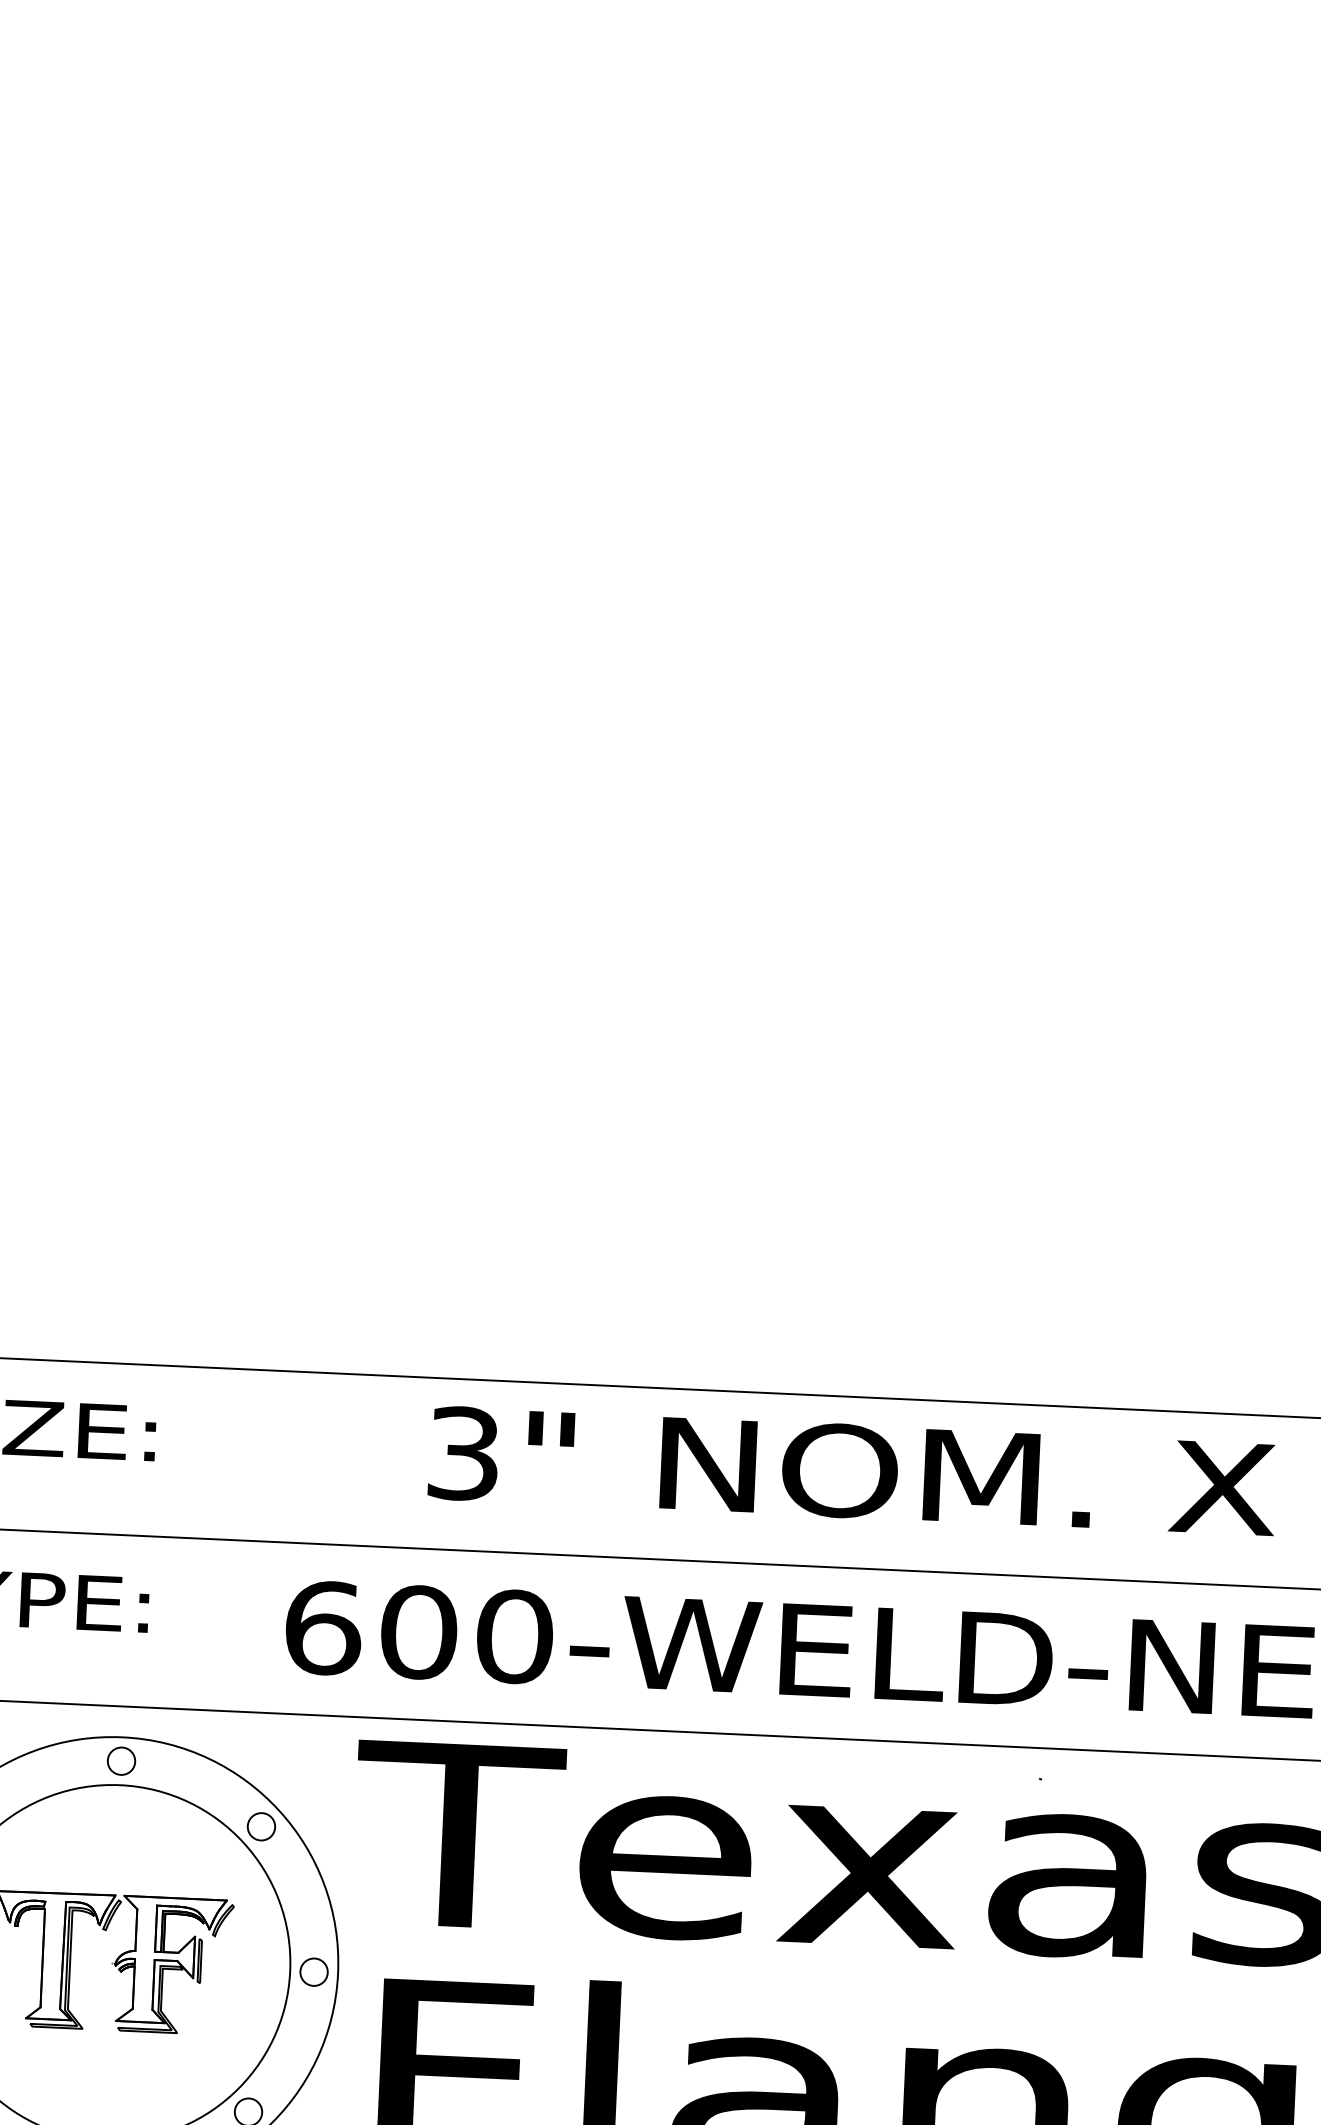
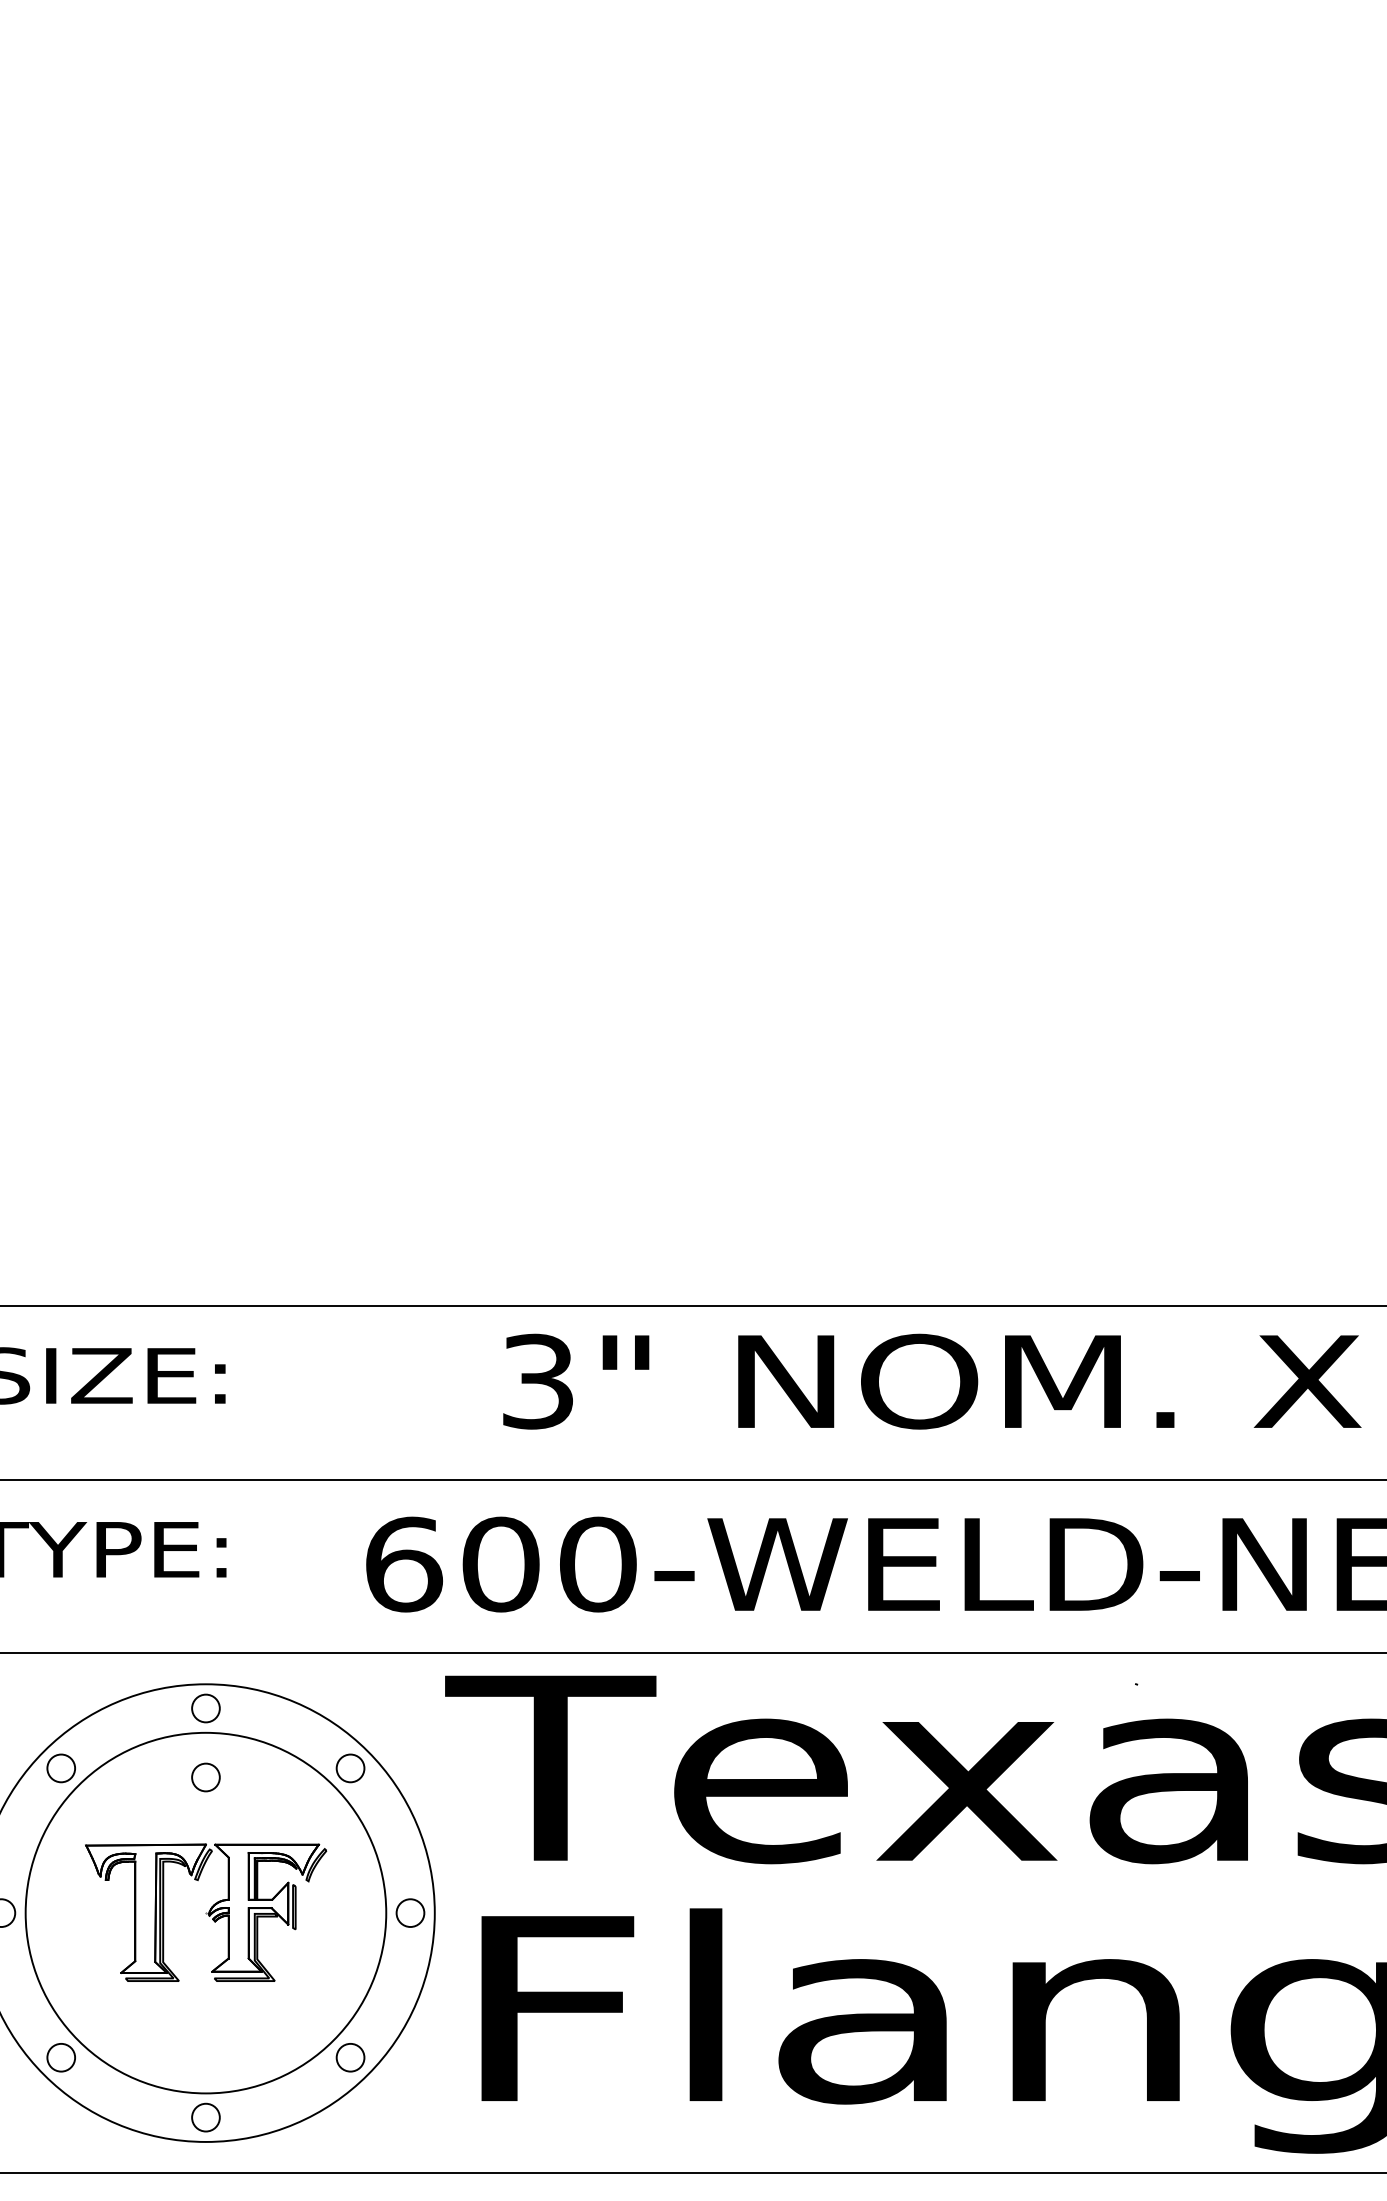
circle: (117, 1829) -> (205, 1777), added

